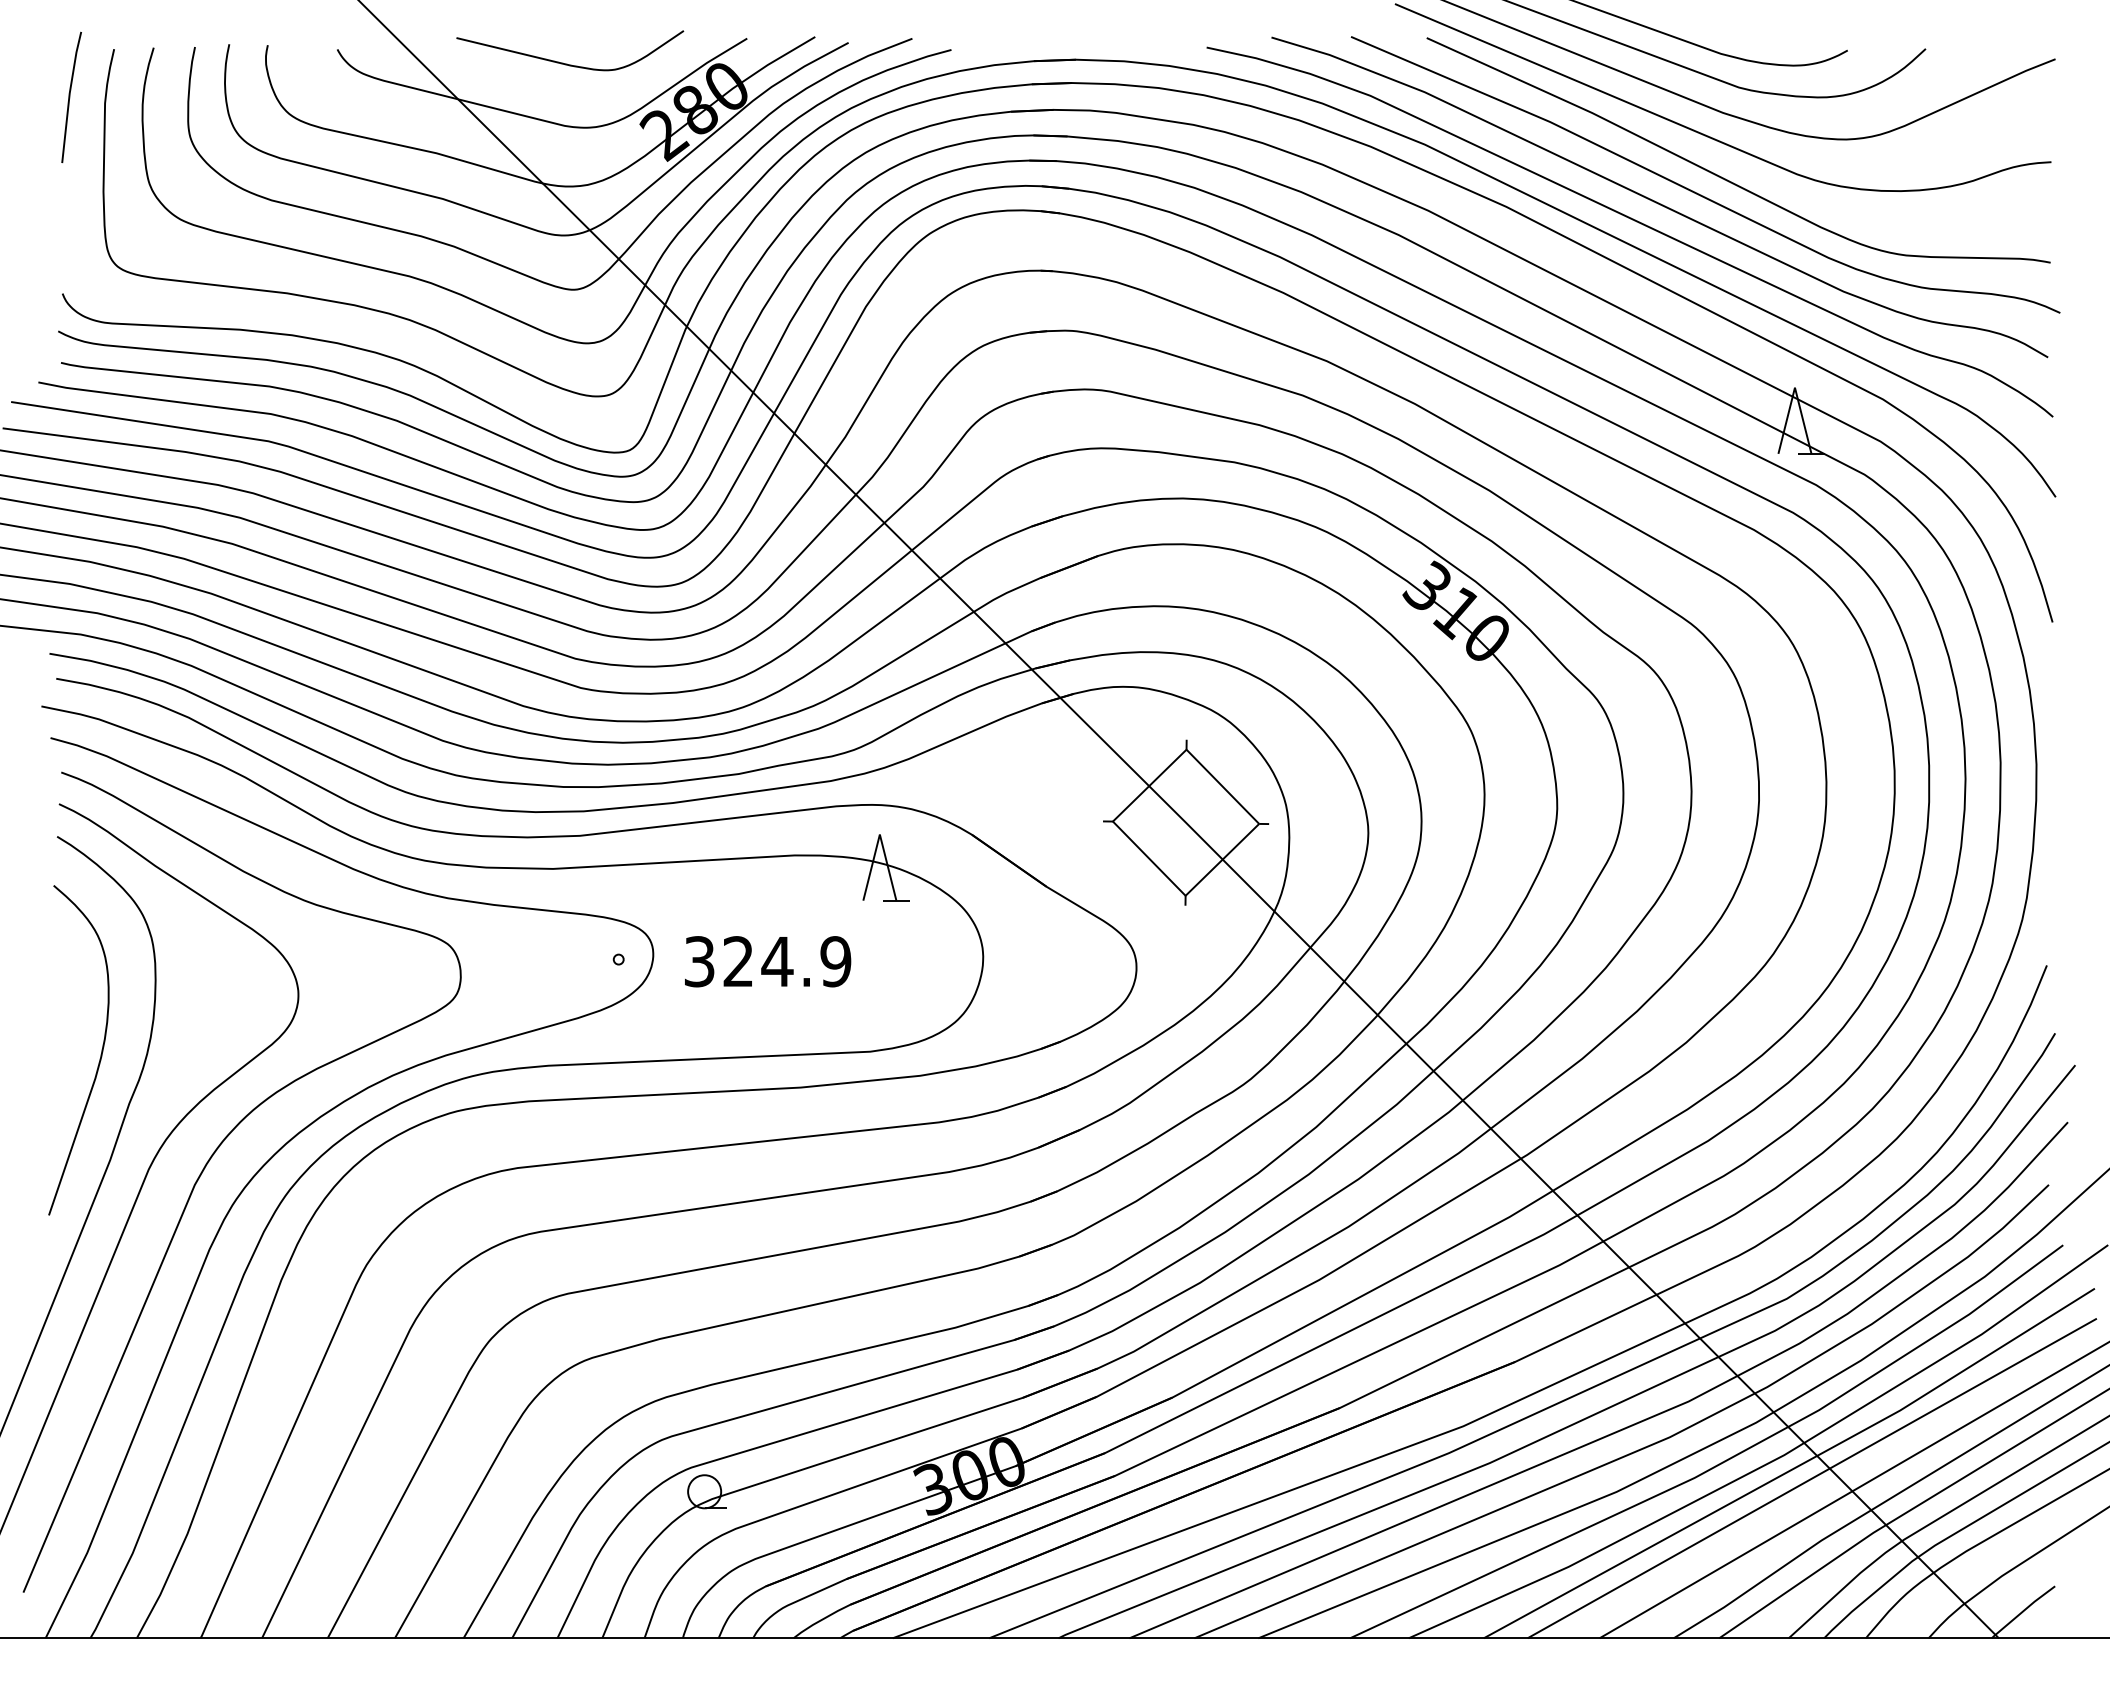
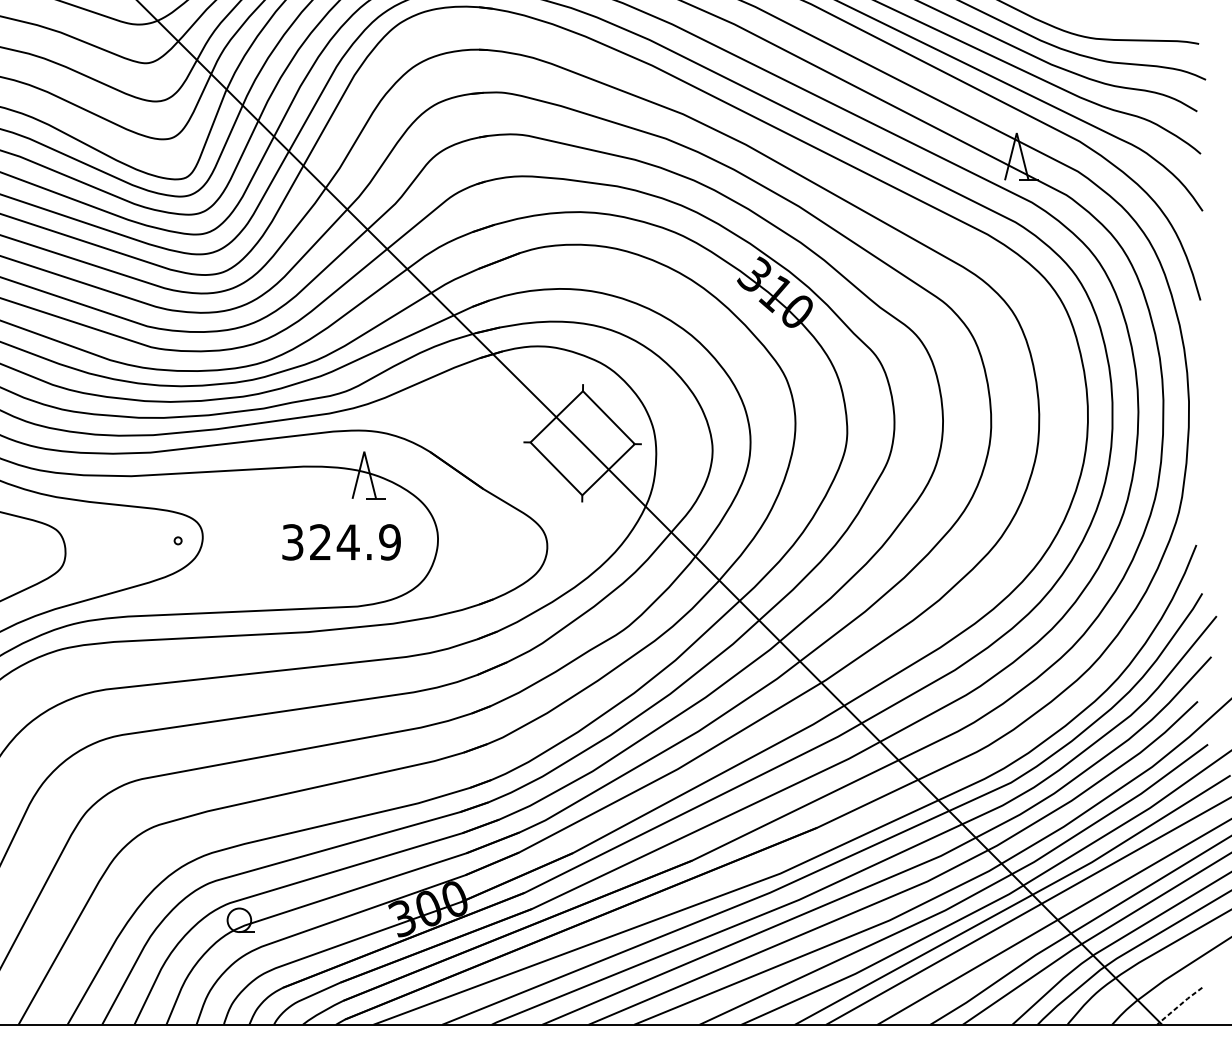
text: (768, 961) -> (341, 542), moved
line: (2022, 1611) -> (1179, 1005), solid -> dashed

